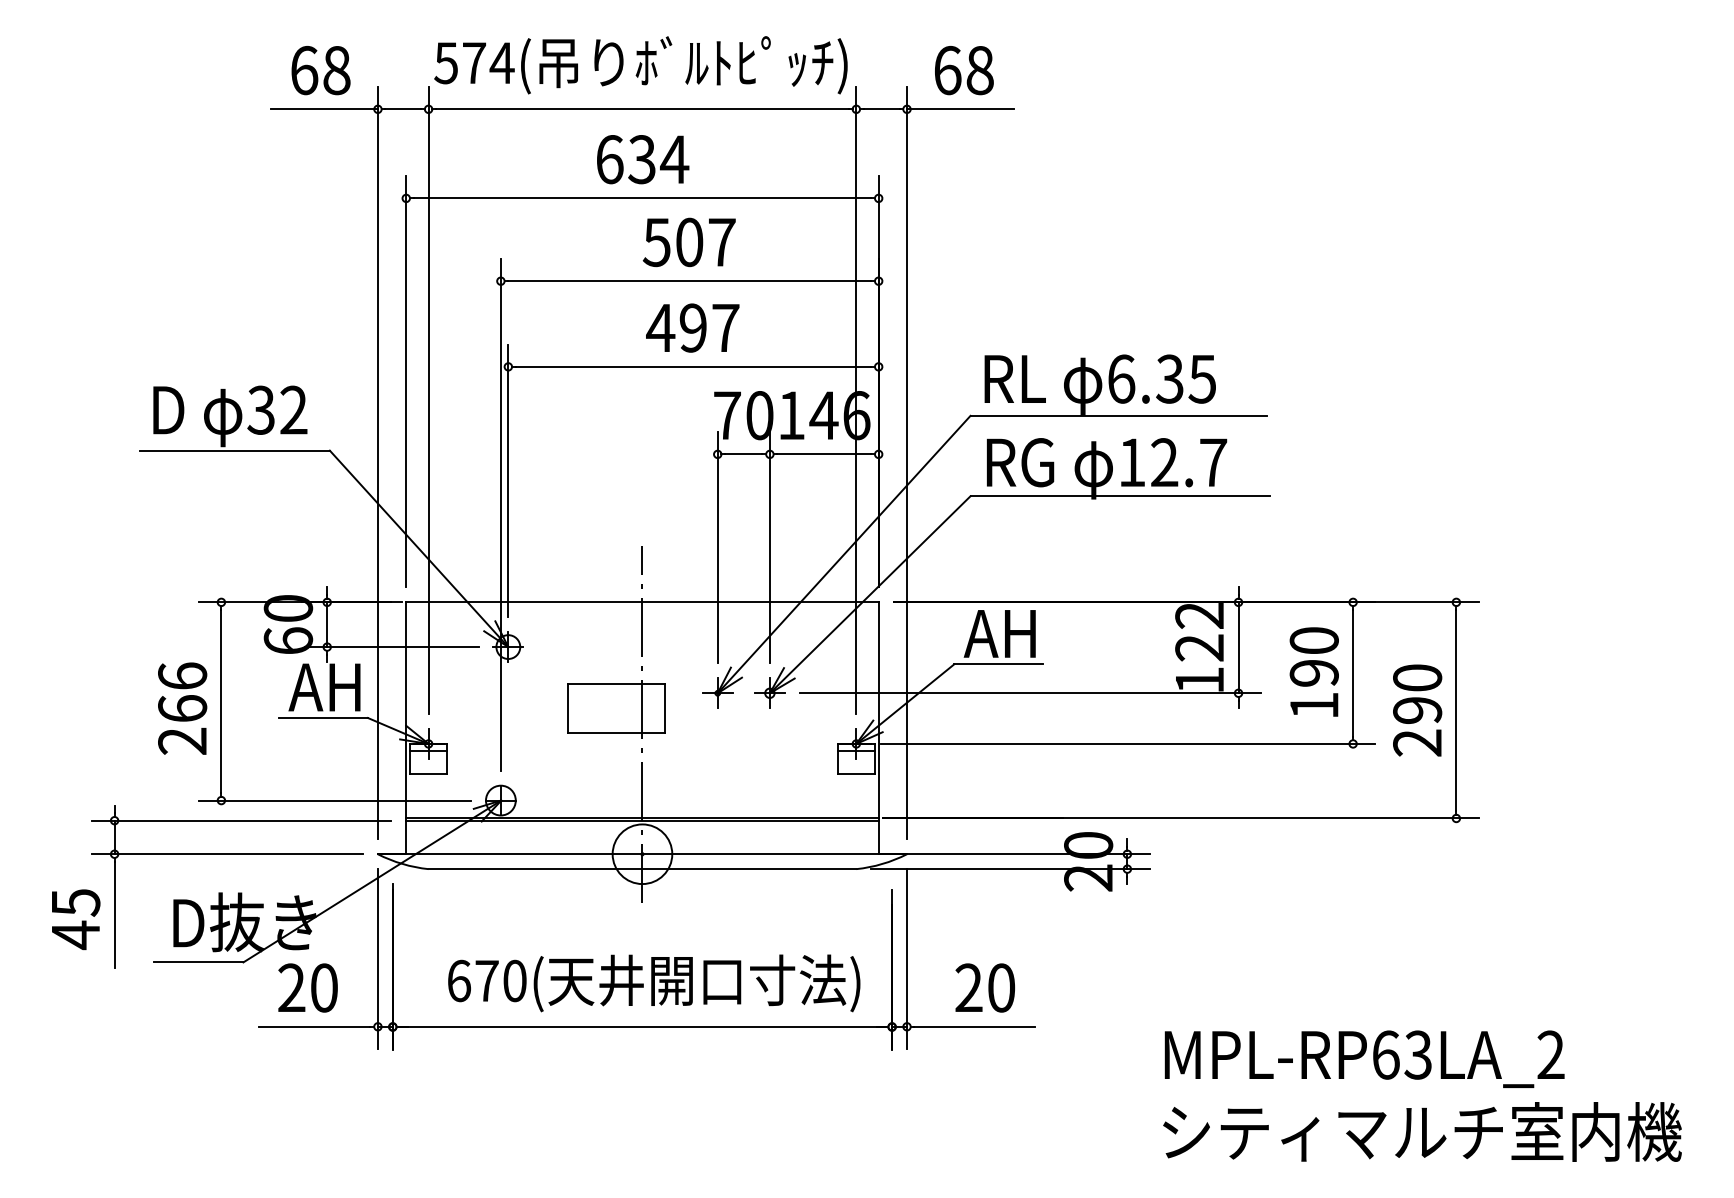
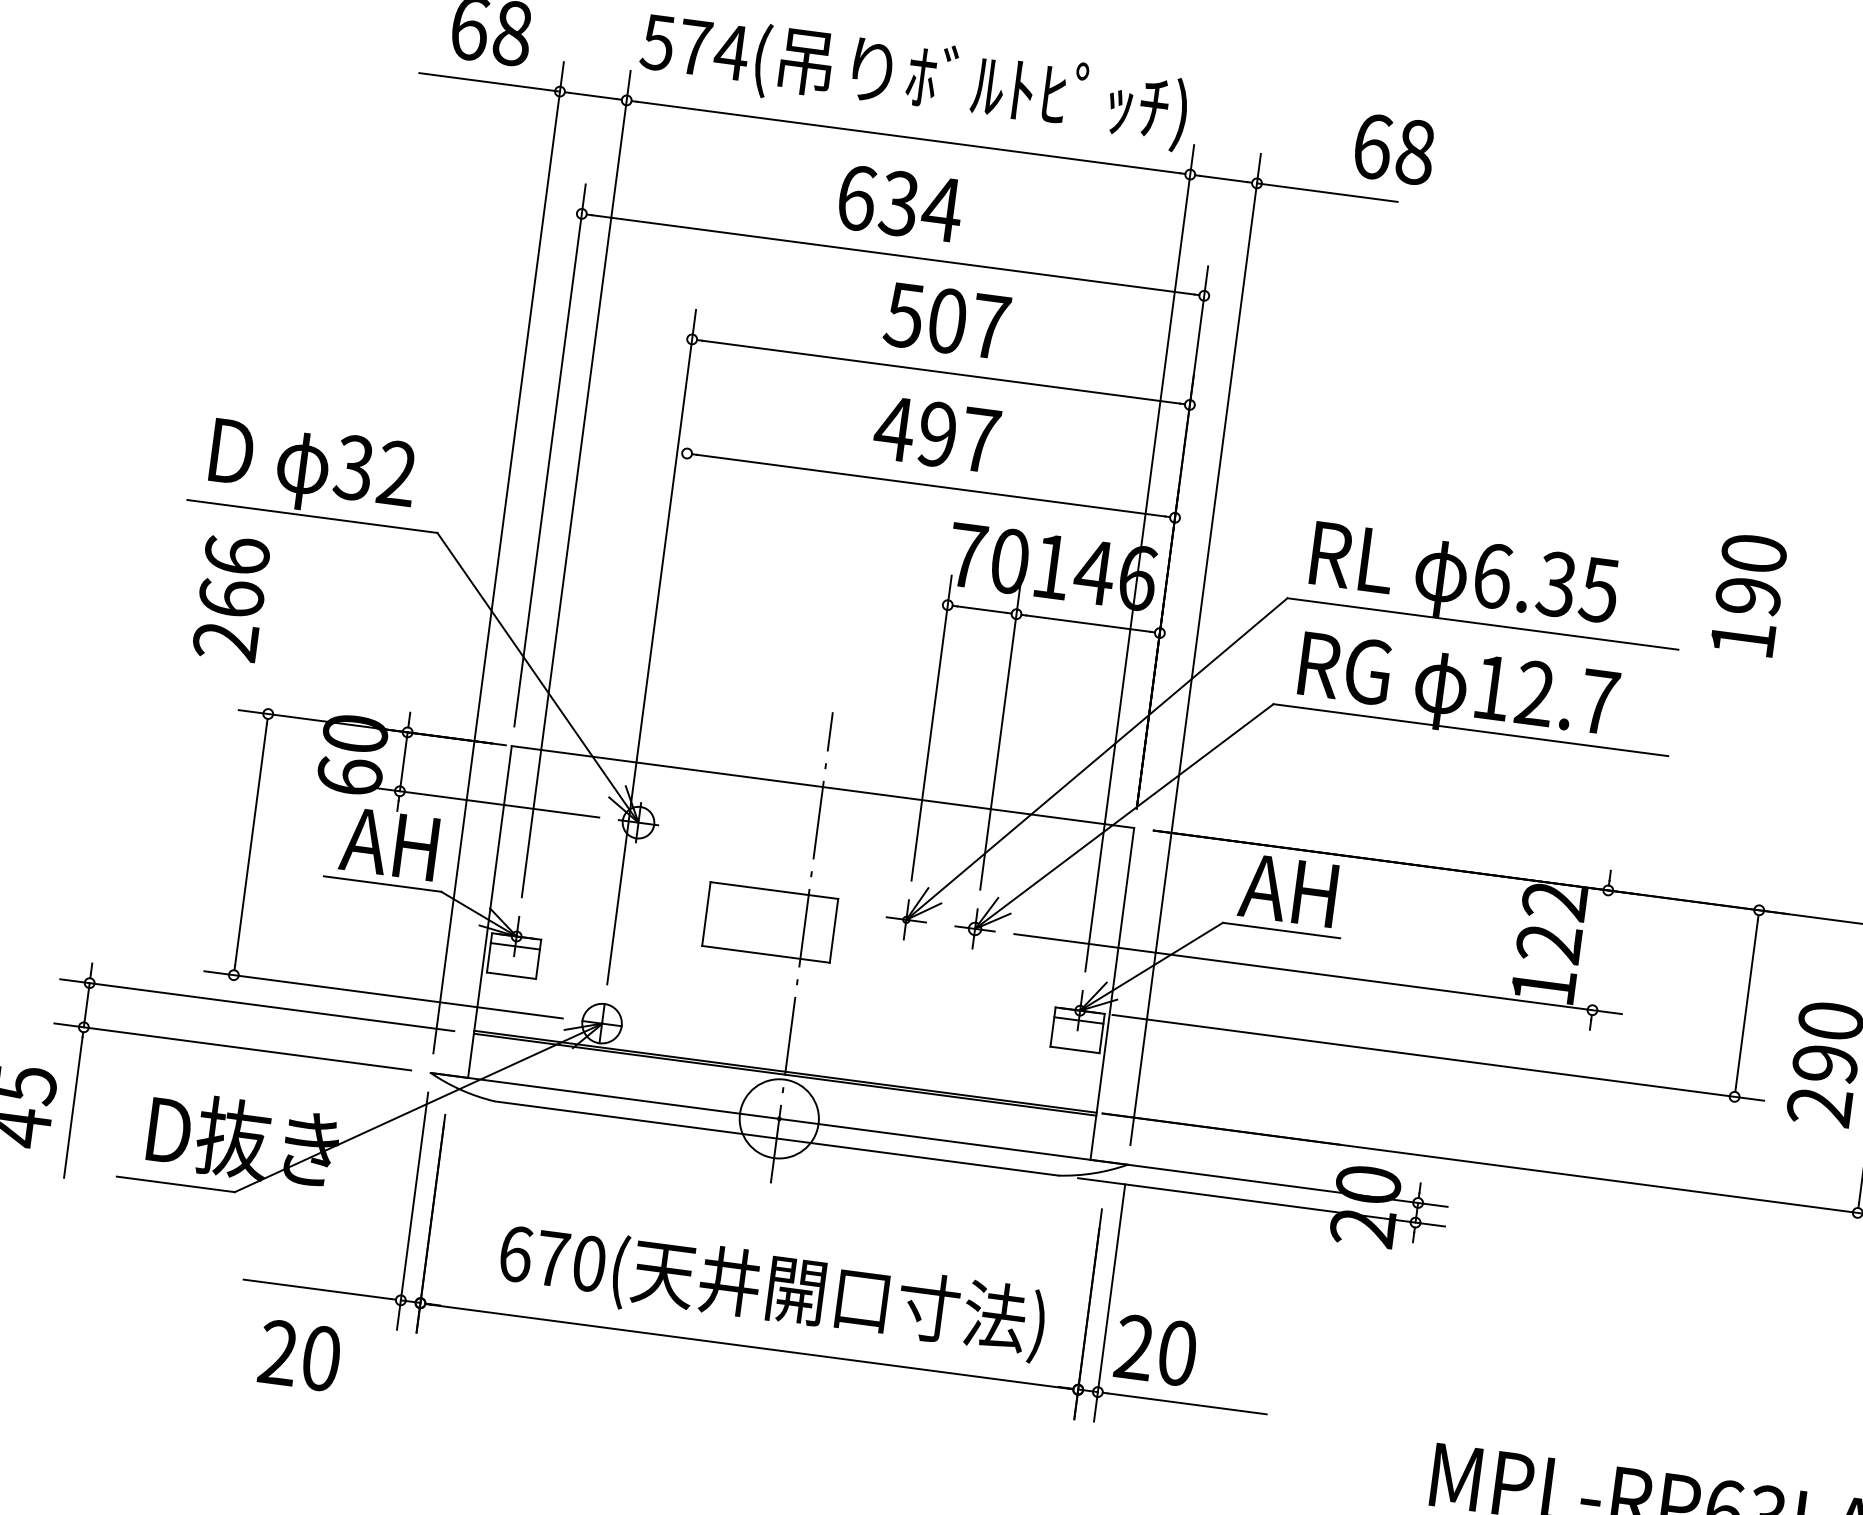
text: (964, 70) -> (1394, 149), moved
line: (508, 480) -> (667, 603), removed
line: (1238, 647) -> (1600, 949), removed
text: (1313, 671) -> (1747, 594), moved
text: (182, 708) -> (231, 598), moved
text: (307, 987) -> (299, 1354), moved
text: (984, 987) -> (1155, 1349), moved

